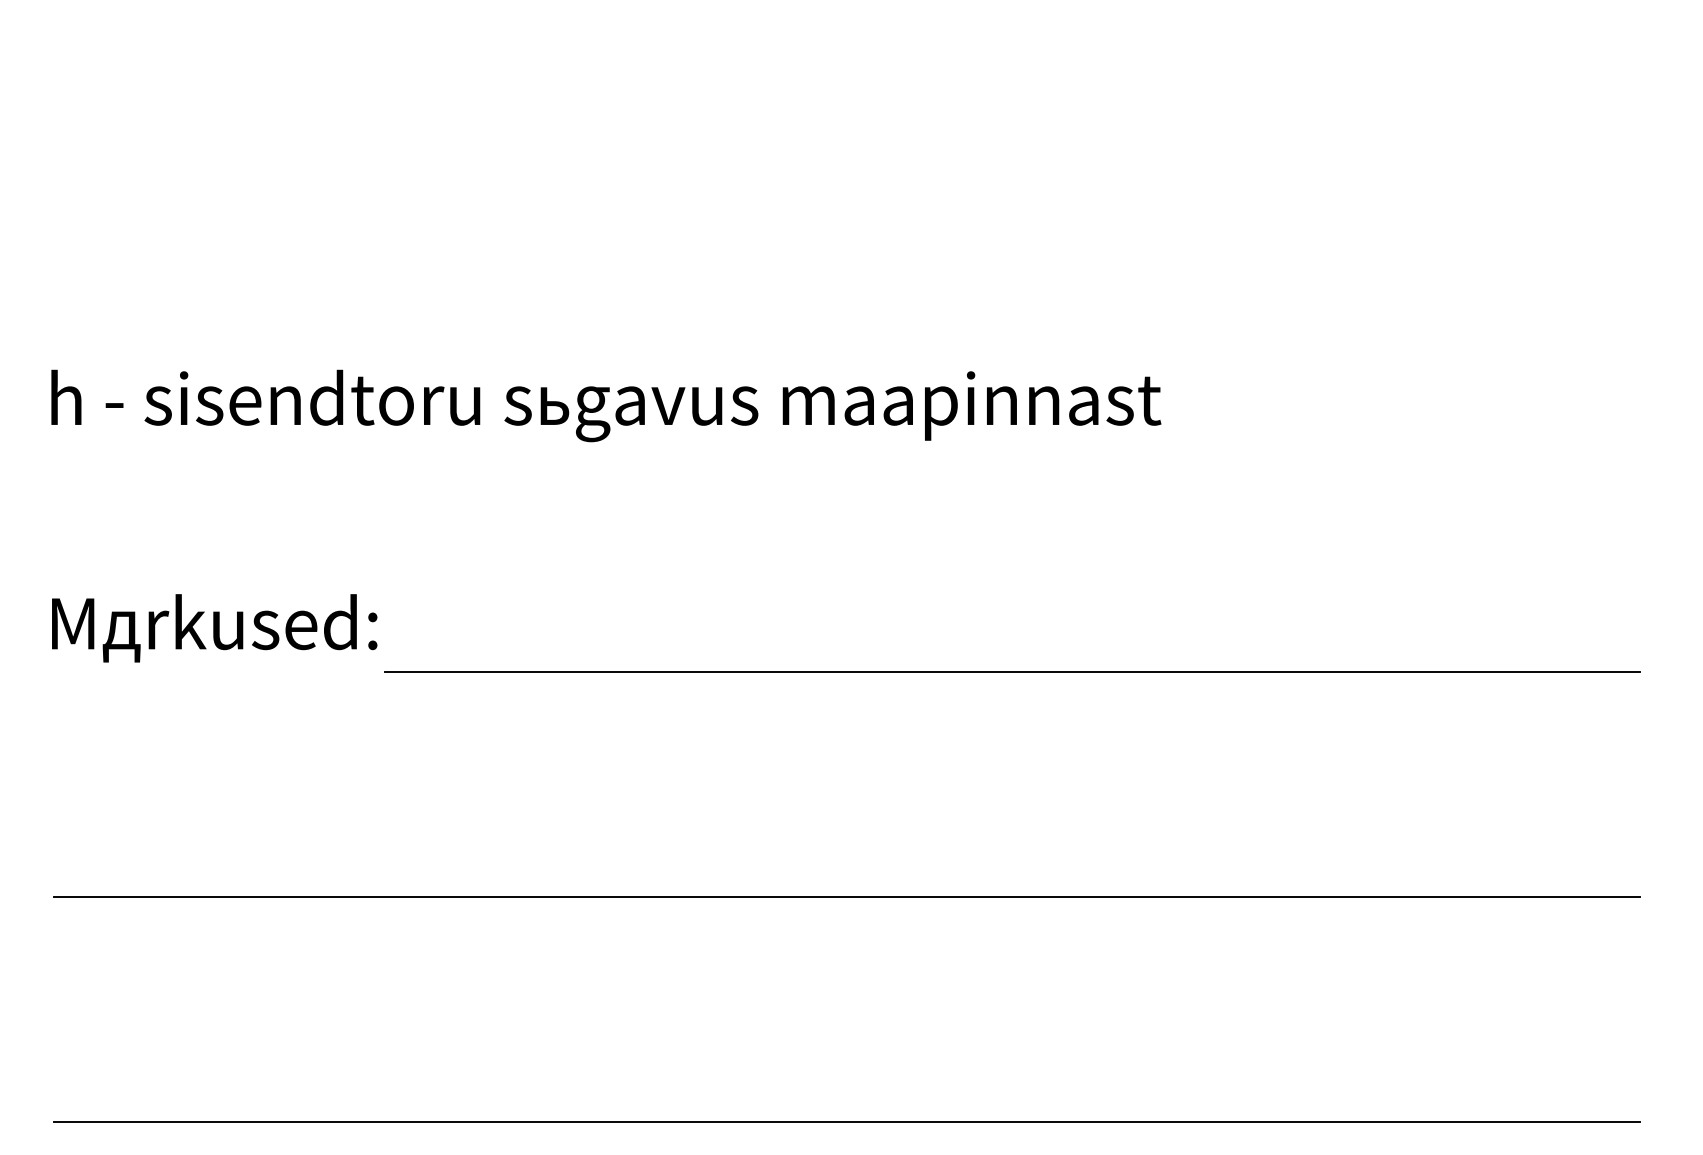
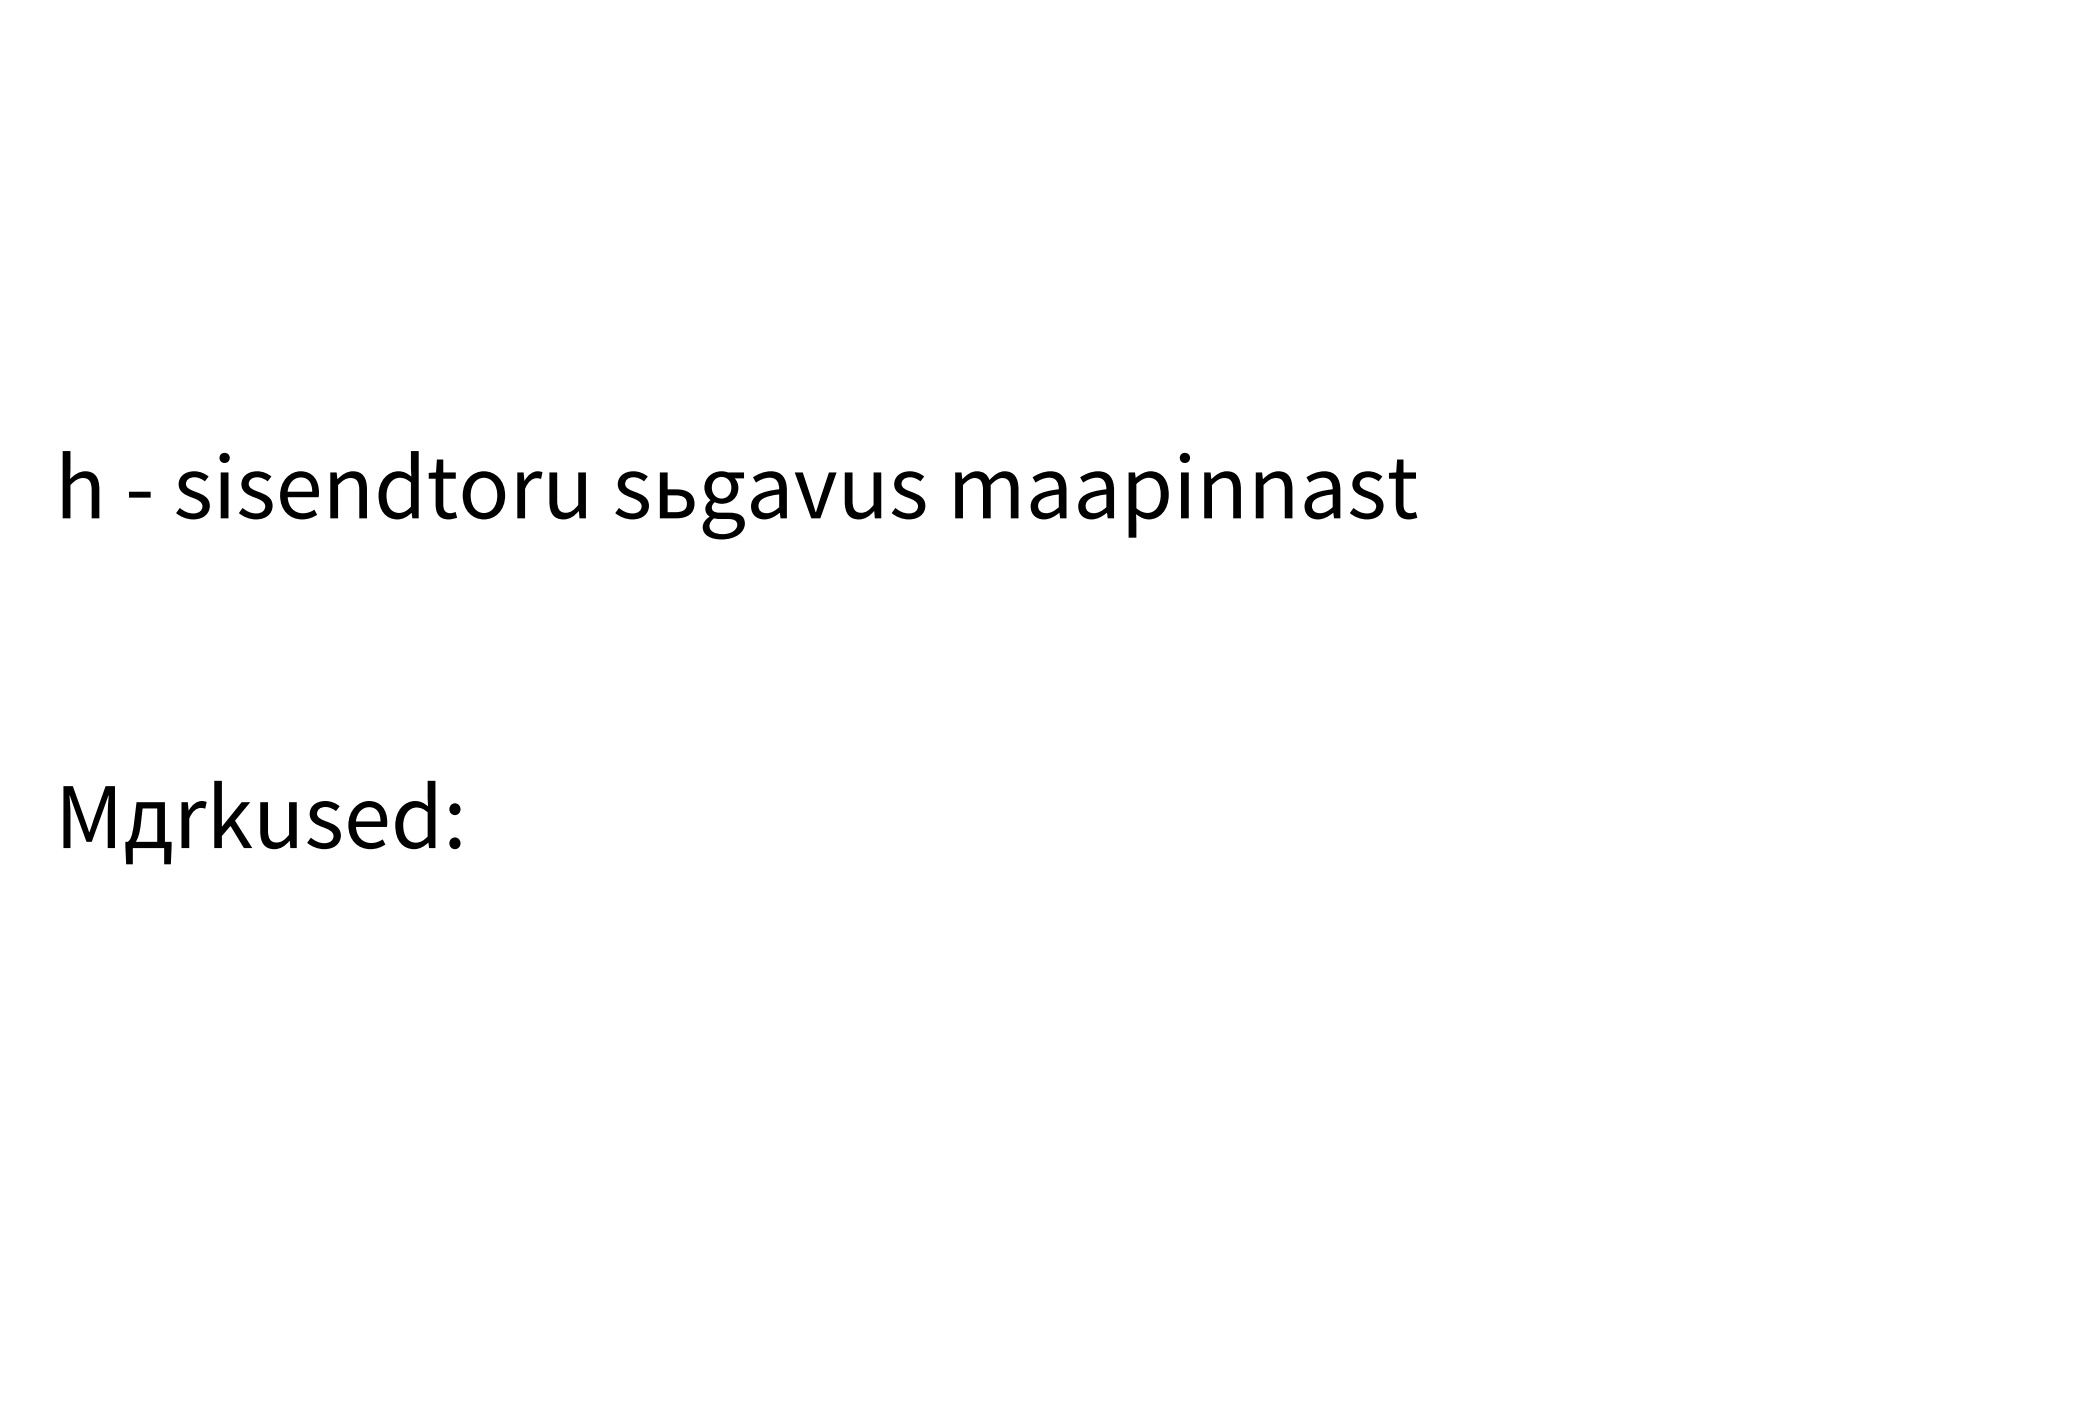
text: (214, 628) -> (261, 822), moved
line: (1012, 671) -> (1235, 819), removed
line: (846, 897) -> (1033, 1094), removed
line: (846, 1121) -> (1033, 1368), removed

